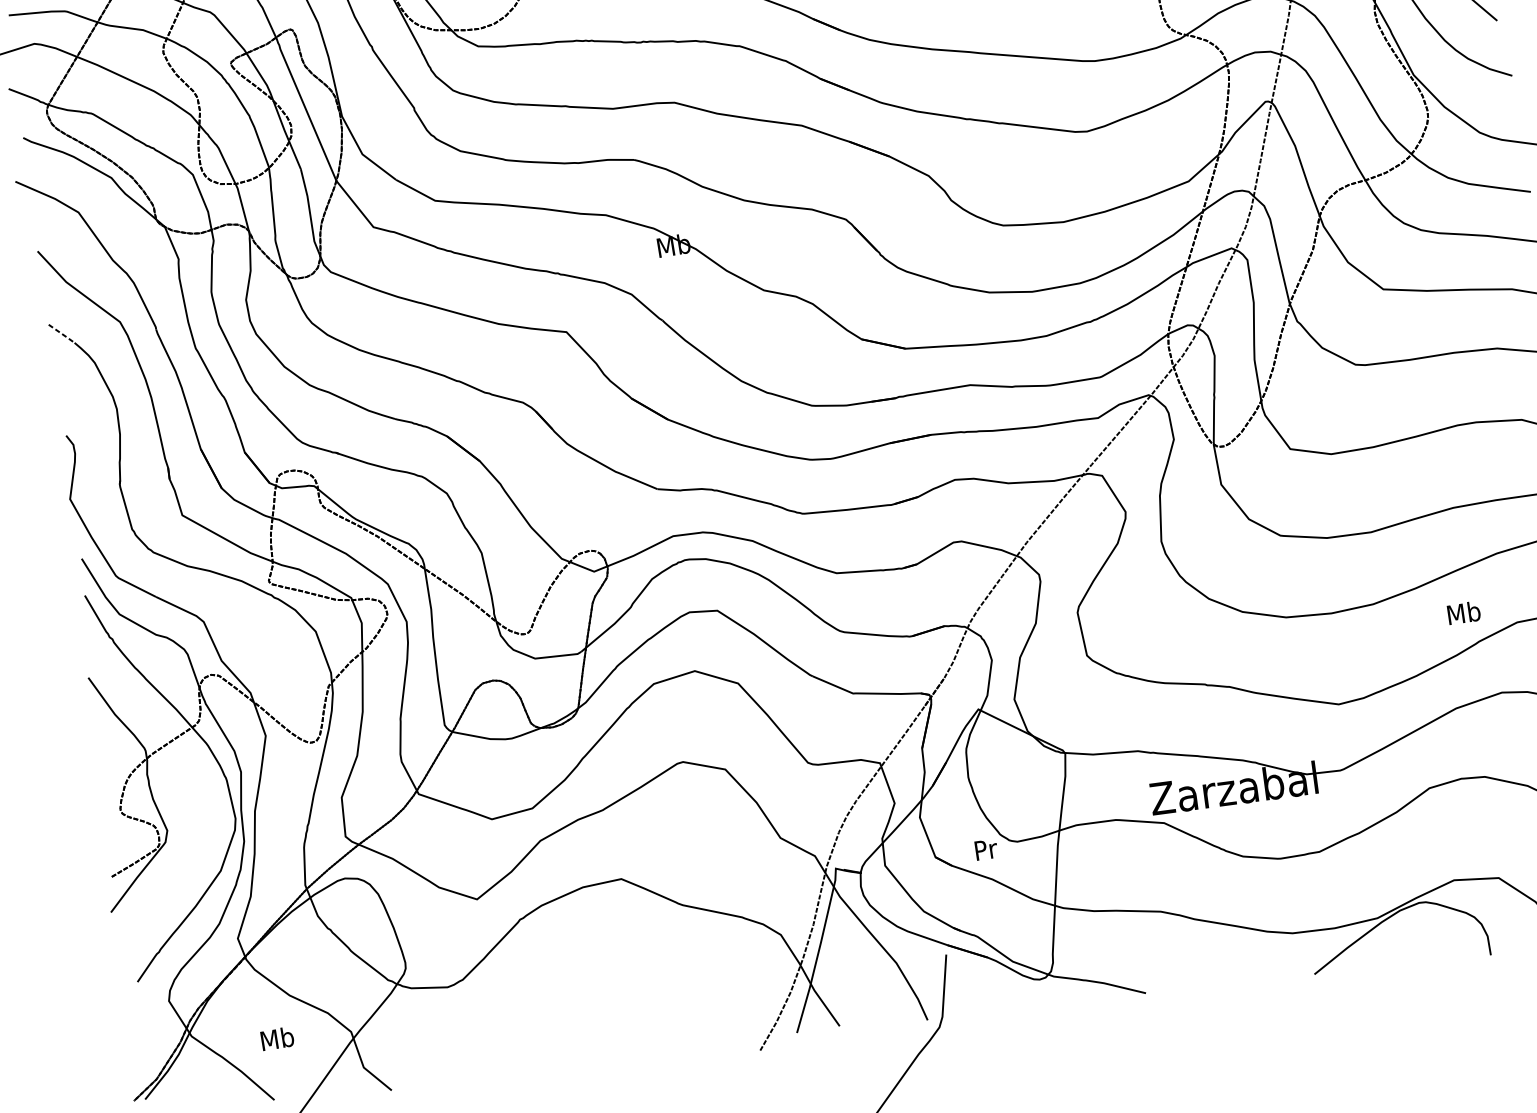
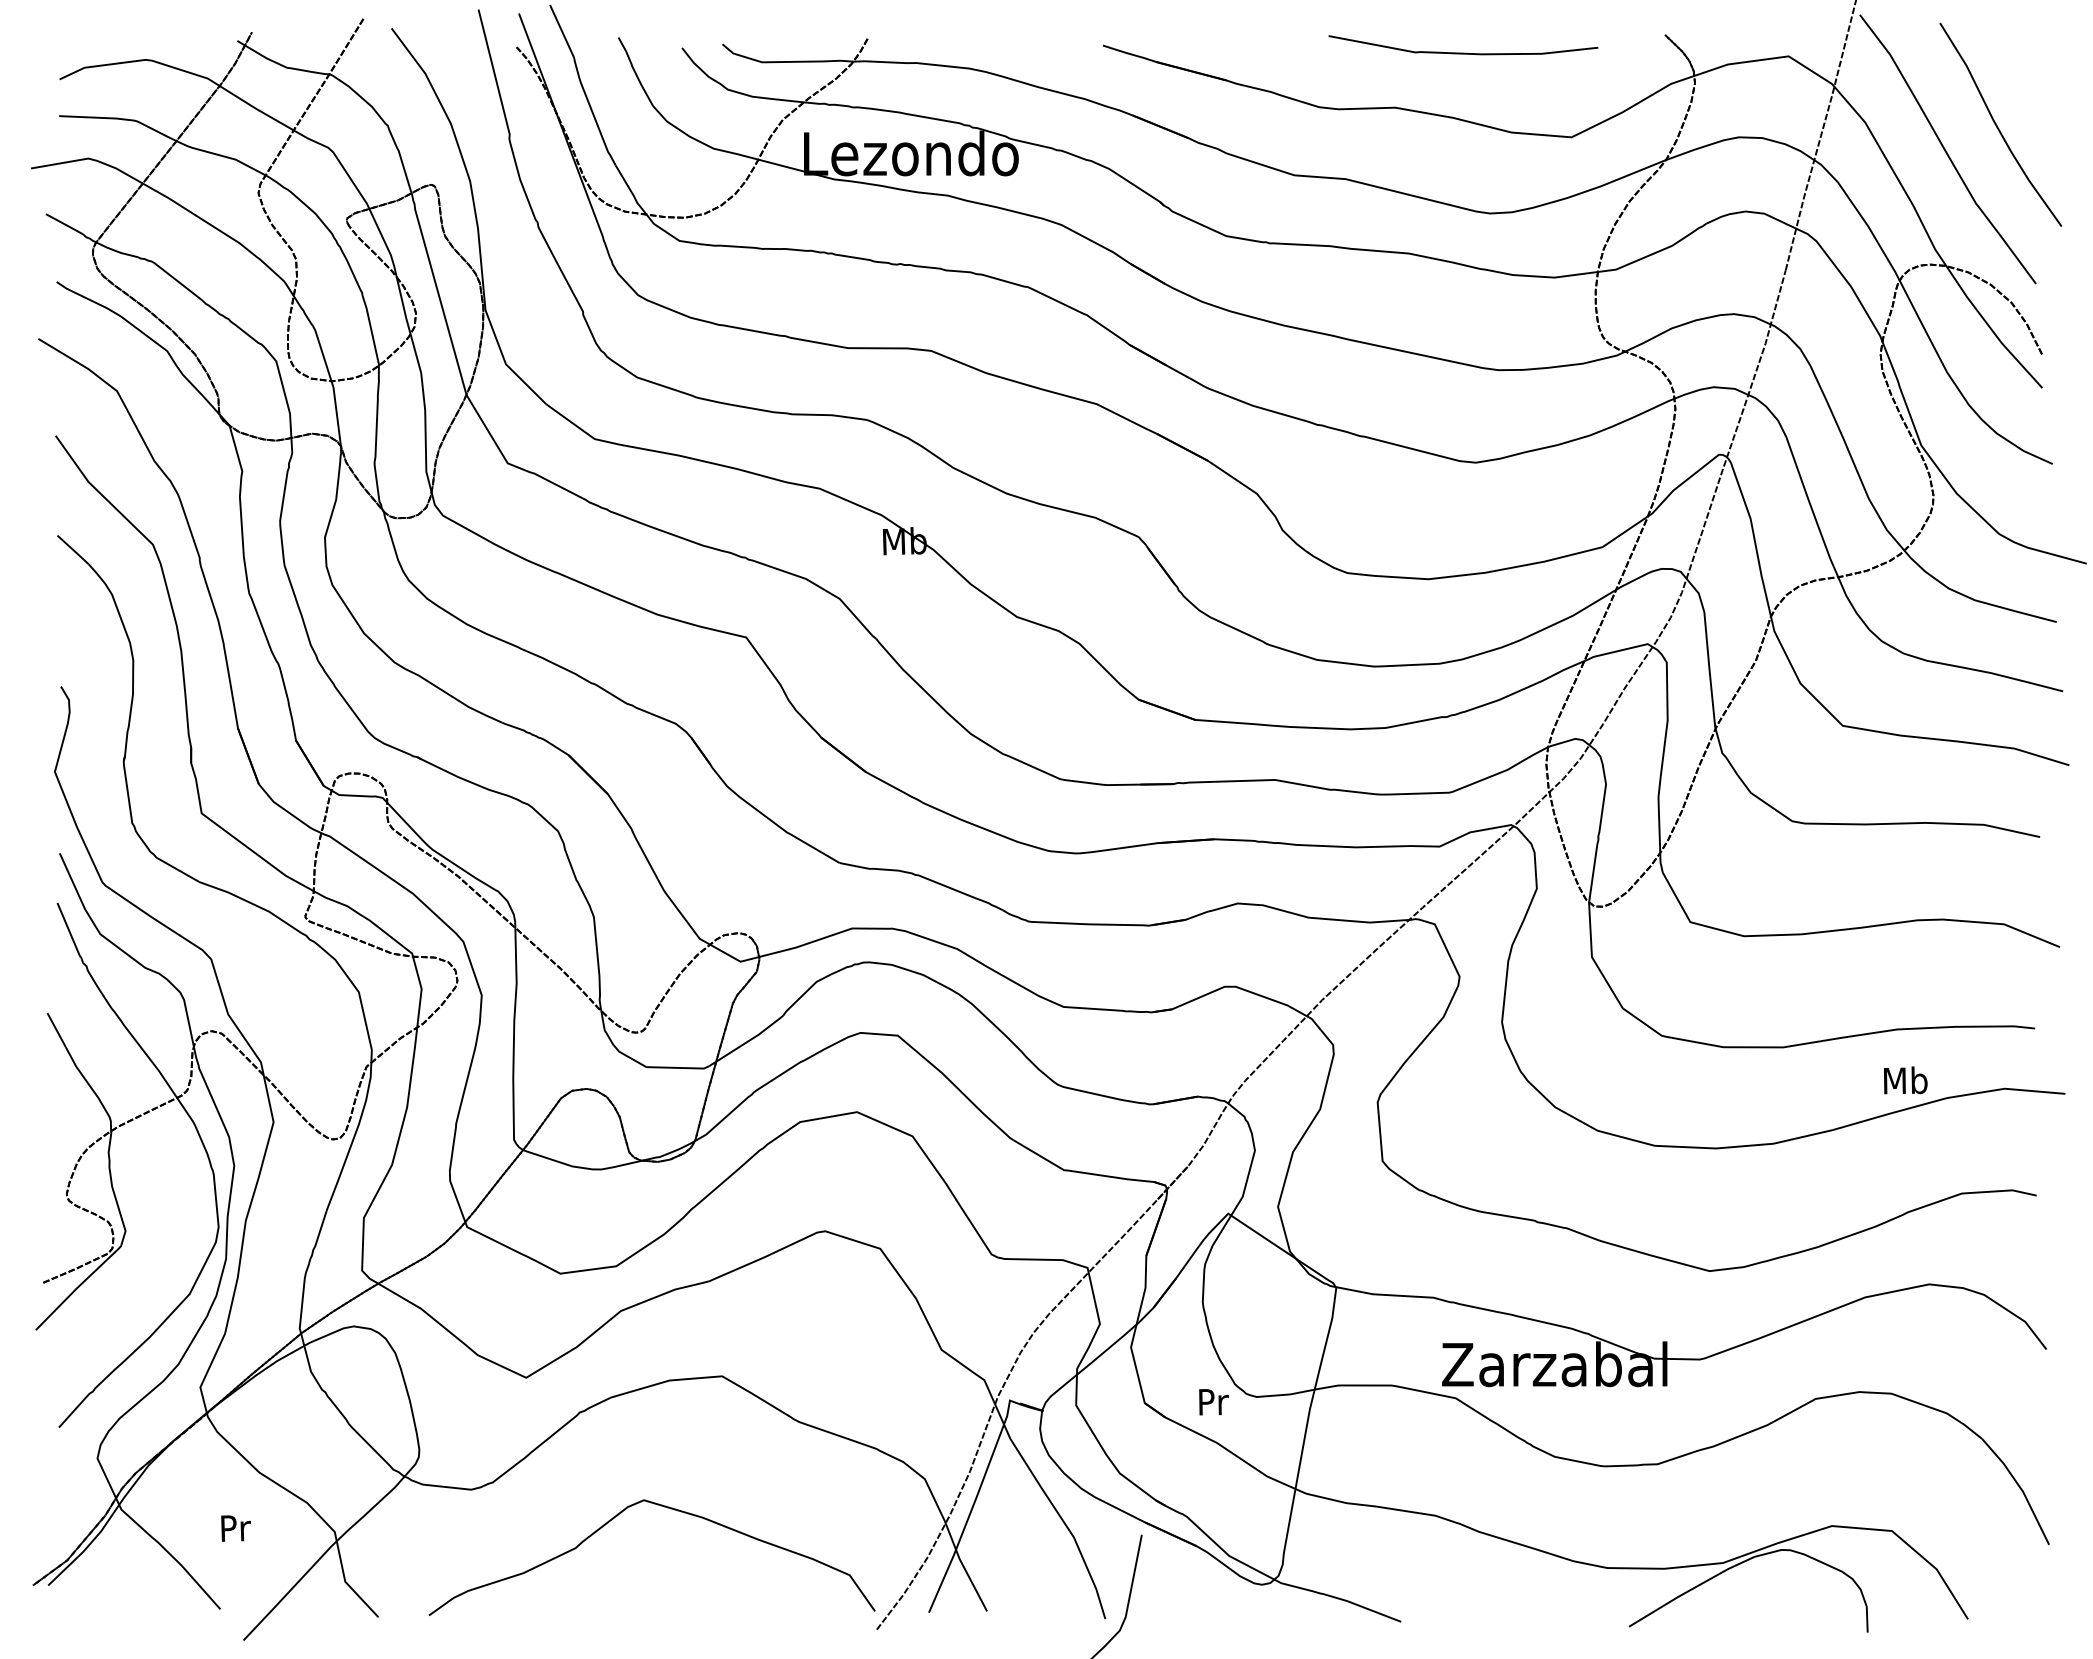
line: (62, 334) -> (74, 550), dashed -> solid
text: (1463, 613) -> (1905, 1080), moved
curve: (594, 981) -> (667, 1508), added
text: (277, 1038) -> (235, 1527), Mb -> Pr

